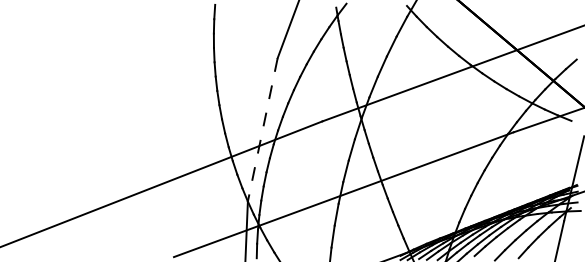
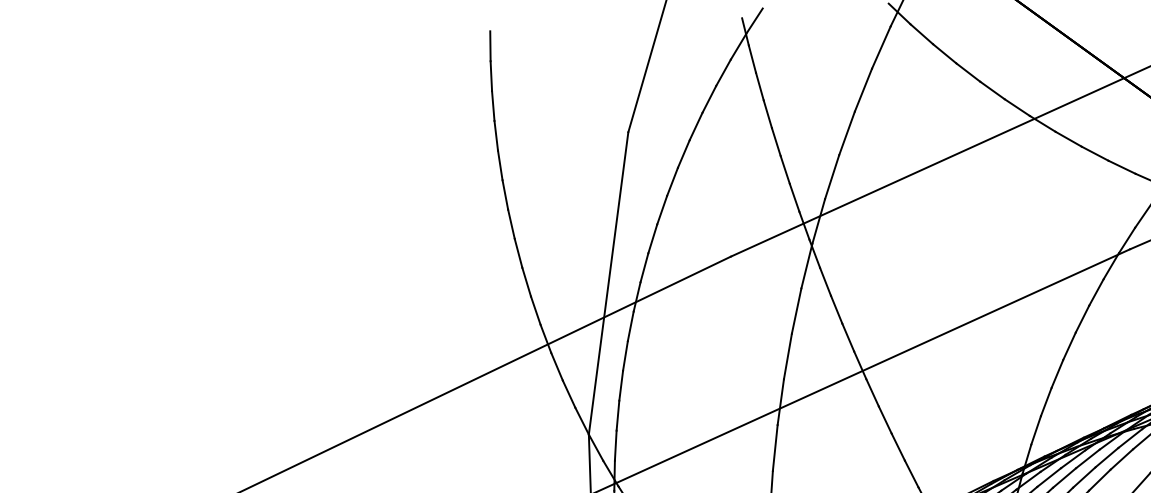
line: (262, 130) -> (608, 284), dashed -> solid

